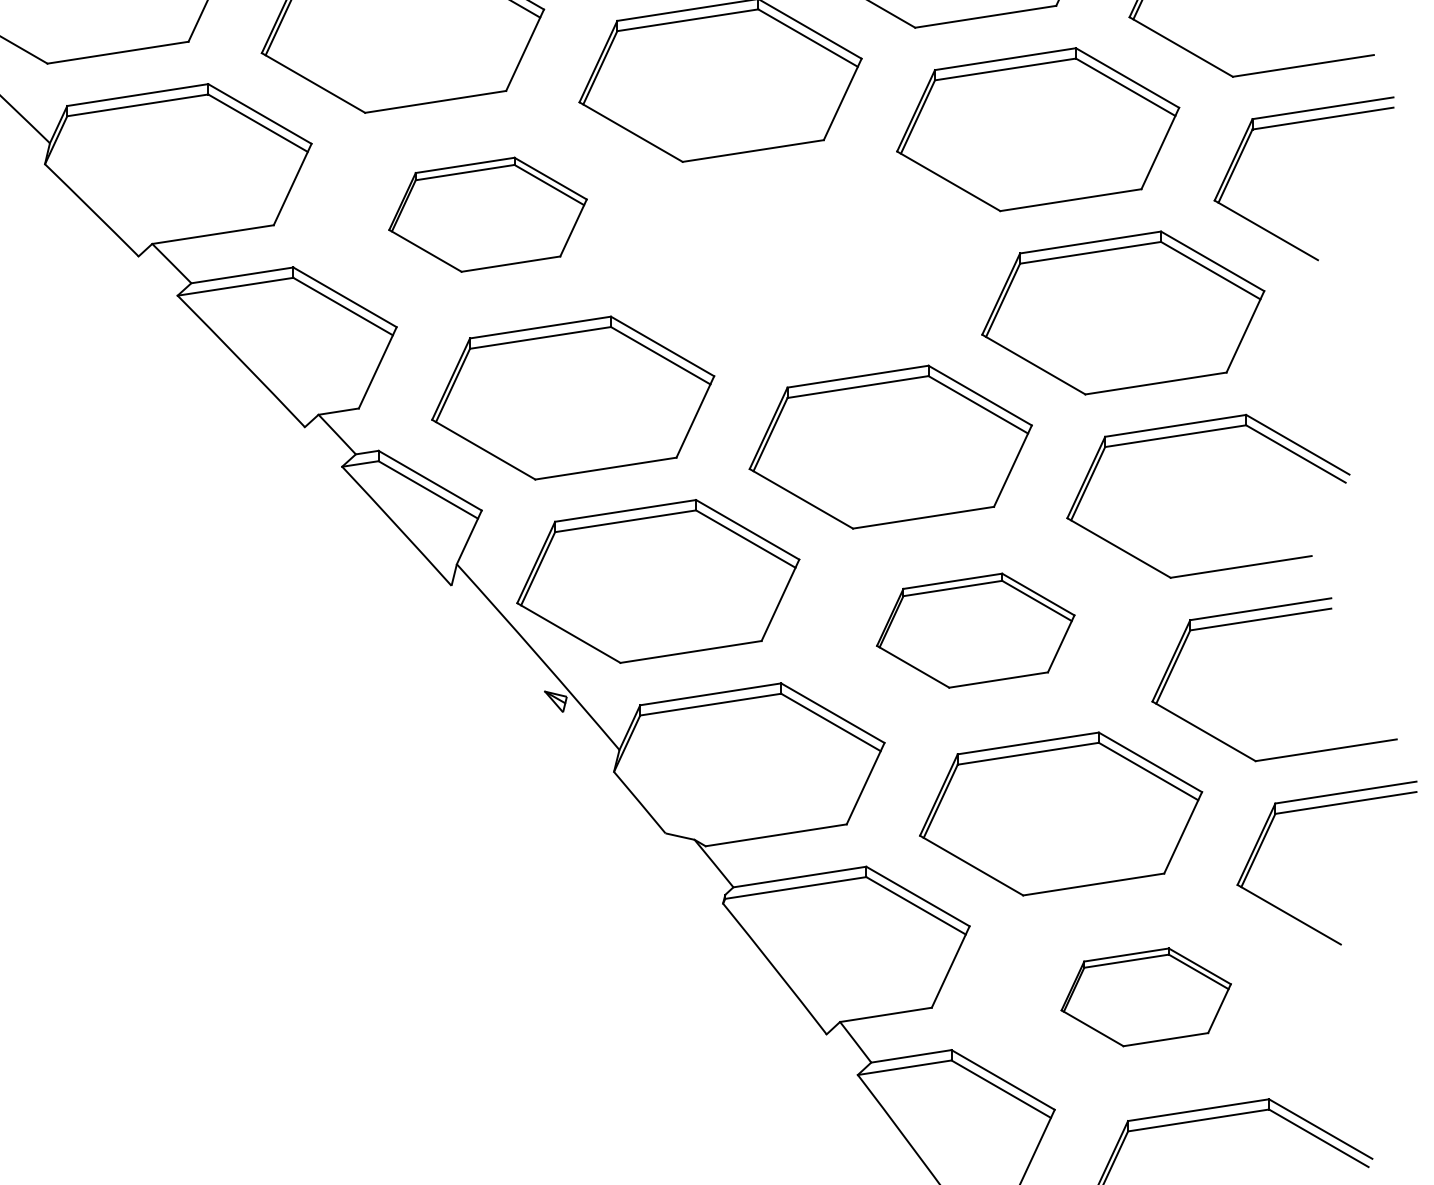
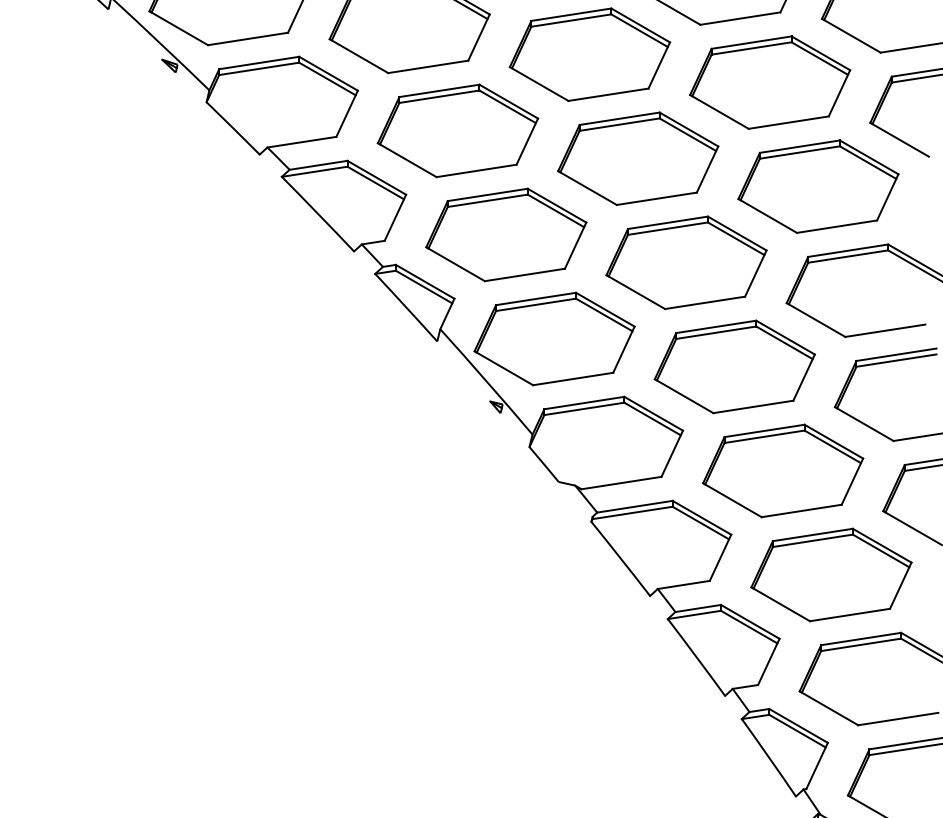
part: (487, 213) -> (457, 130), size x1.43
part: (806, 263) -> (638, 158), added
part: (975, 629) -> (734, 366), size x1.43
part: (1146, 996) -> (831, 574), size x1.67

